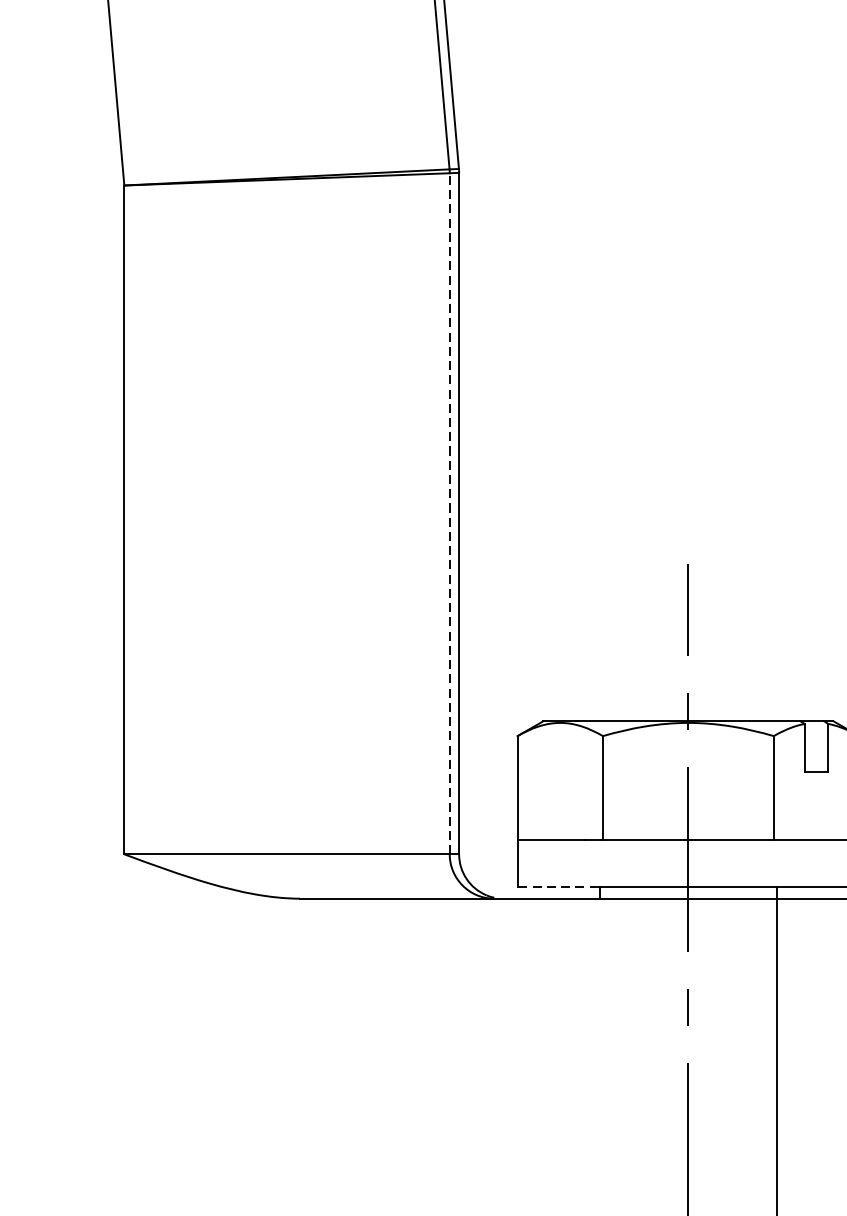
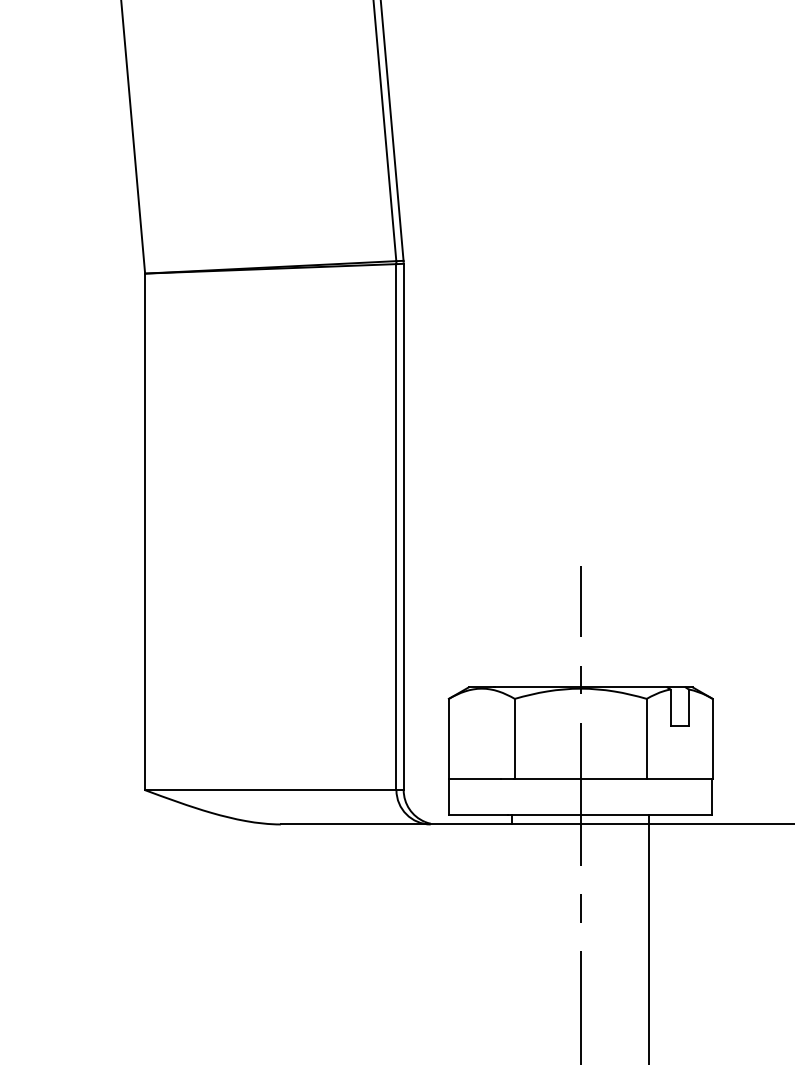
line: (449, 512) -> (396, 526), dashed -> solid
line: (557, 887) -> (479, 815), dashed -> solid

